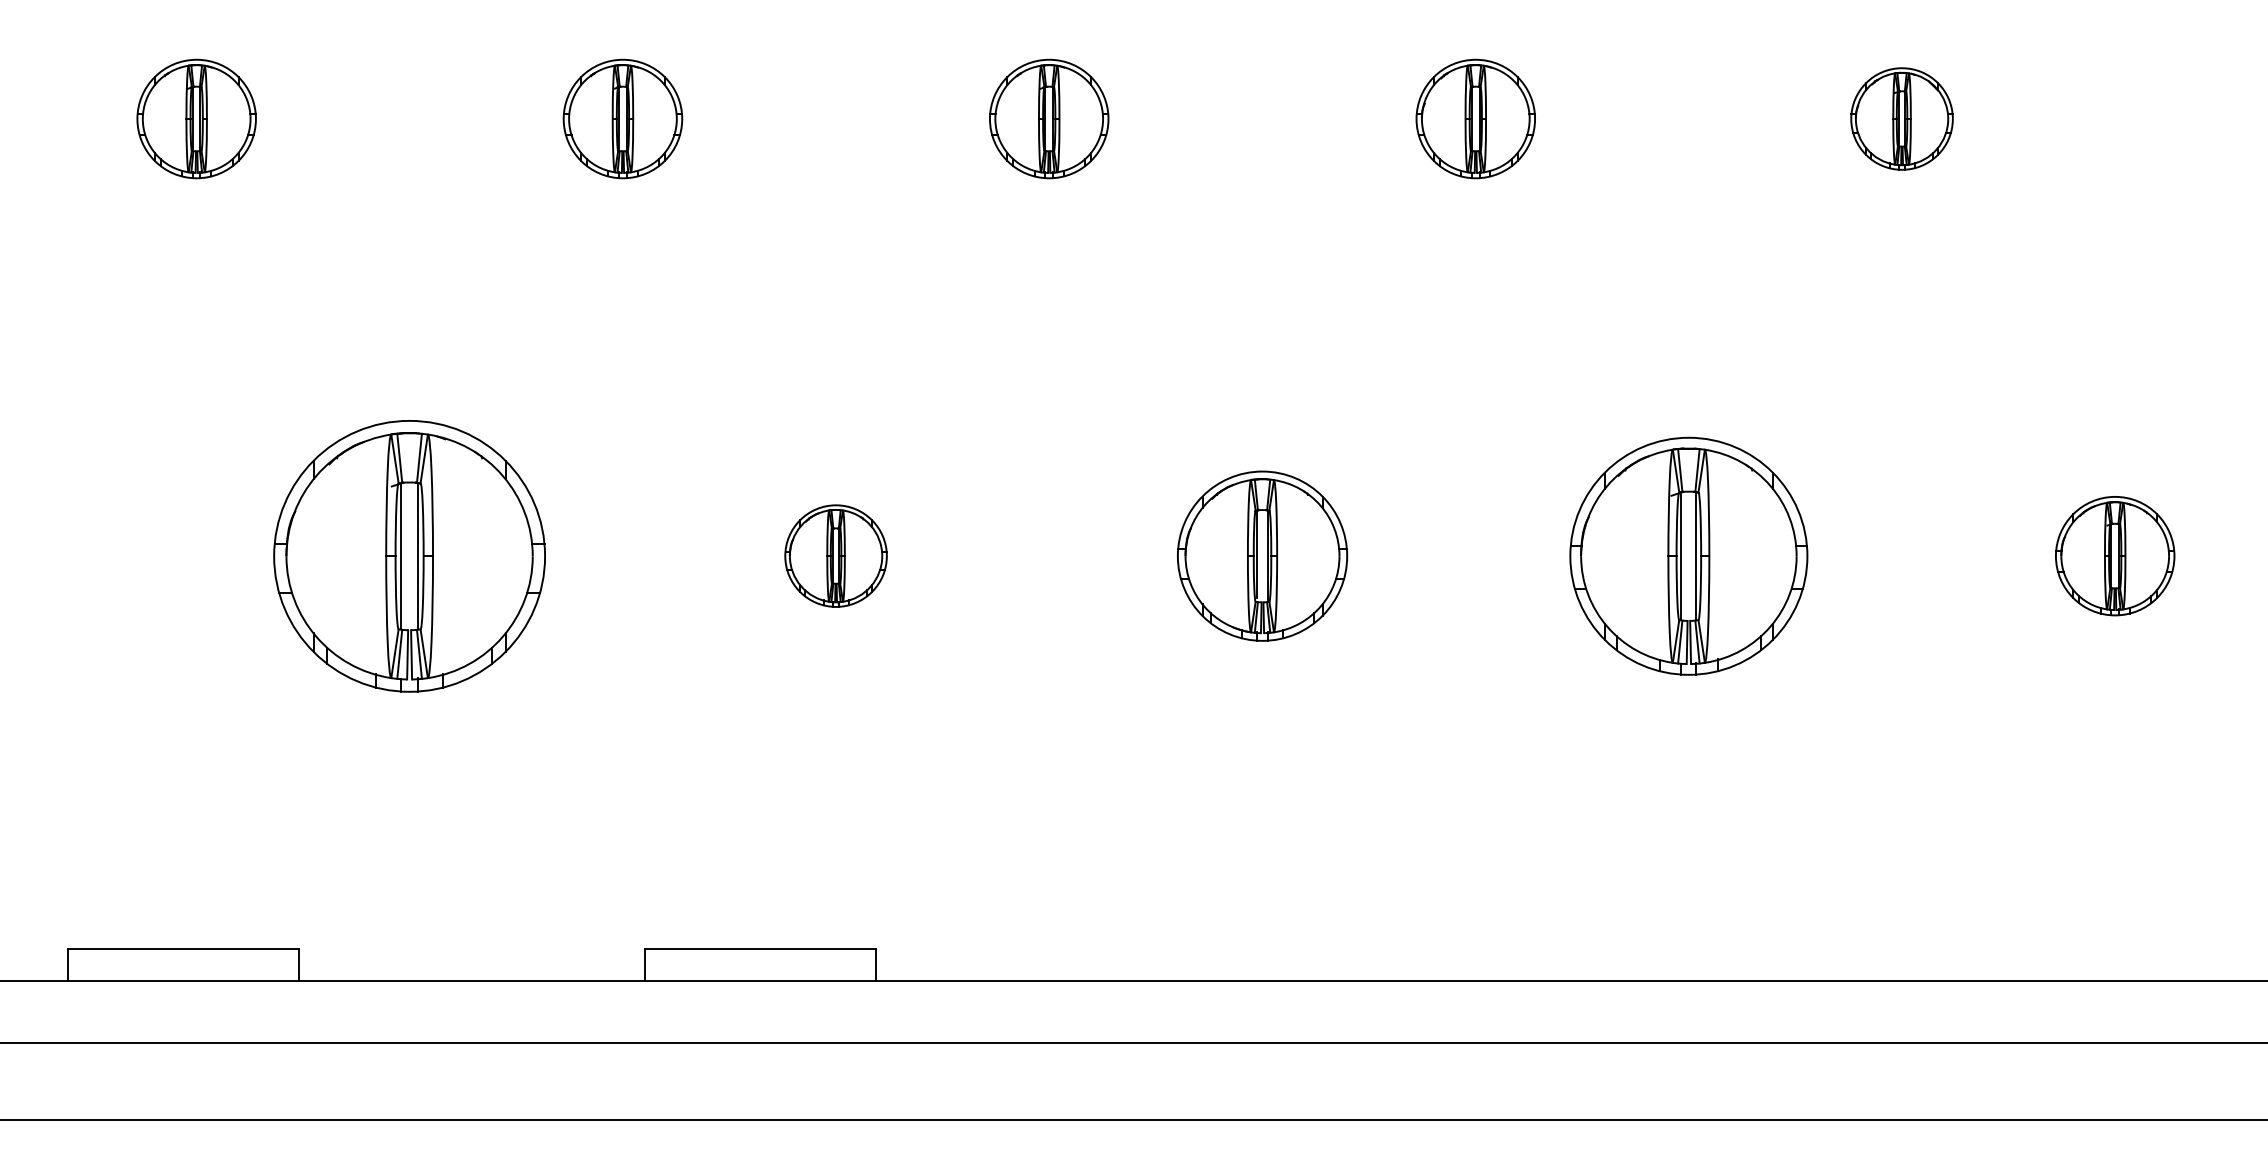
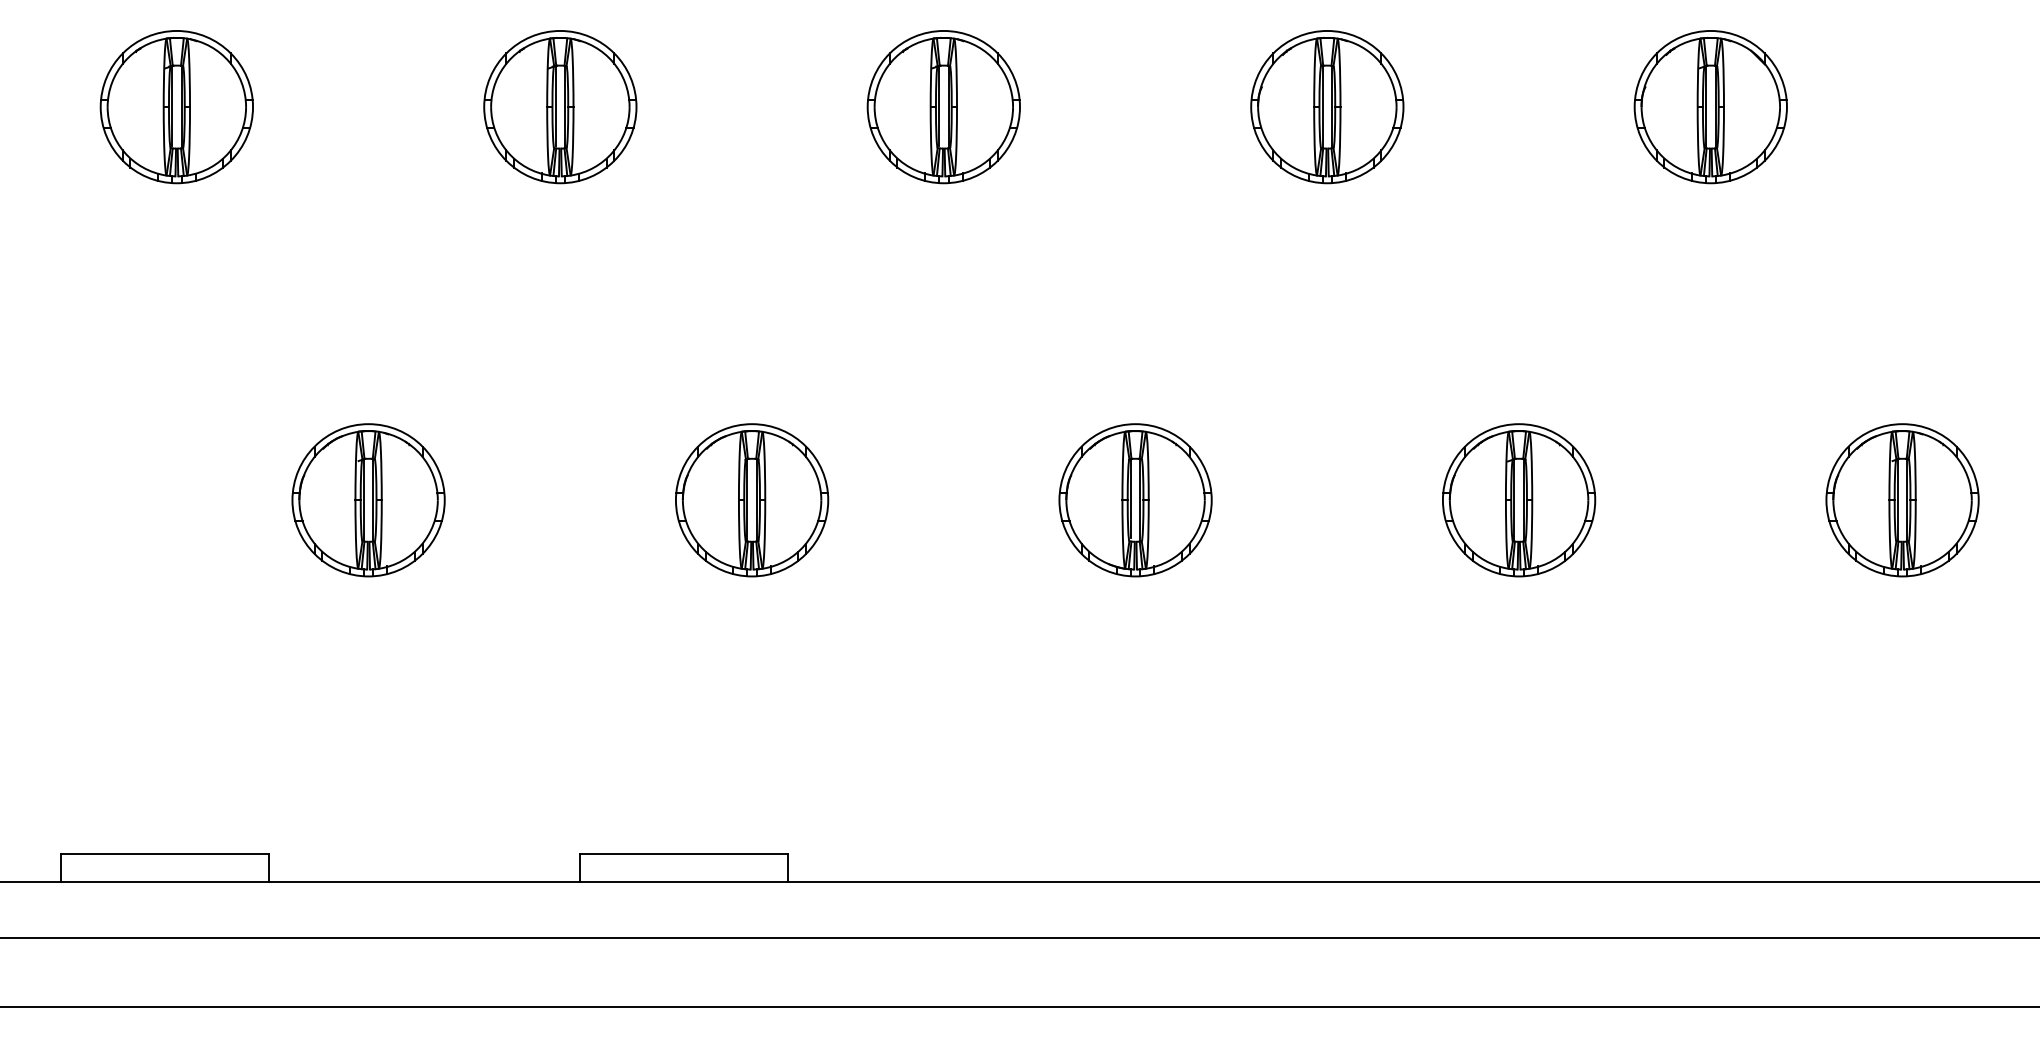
part: (196, 118) -> (176, 106), size x1.43
part: (622, 118) -> (559, 106), size x1.43
part: (1048, 118) -> (943, 106), size x1.43
part: (1475, 118) -> (1327, 106), size x1.43
part: (1901, 118) -> (1710, 106), size x1.67
part: (409, 555) -> (368, 499), size x0.62
part: (835, 555) -> (751, 499), size x1.67
part: (1688, 555) -> (1518, 499), size x0.71
part: (2114, 555) -> (1901, 499), size x1.43

